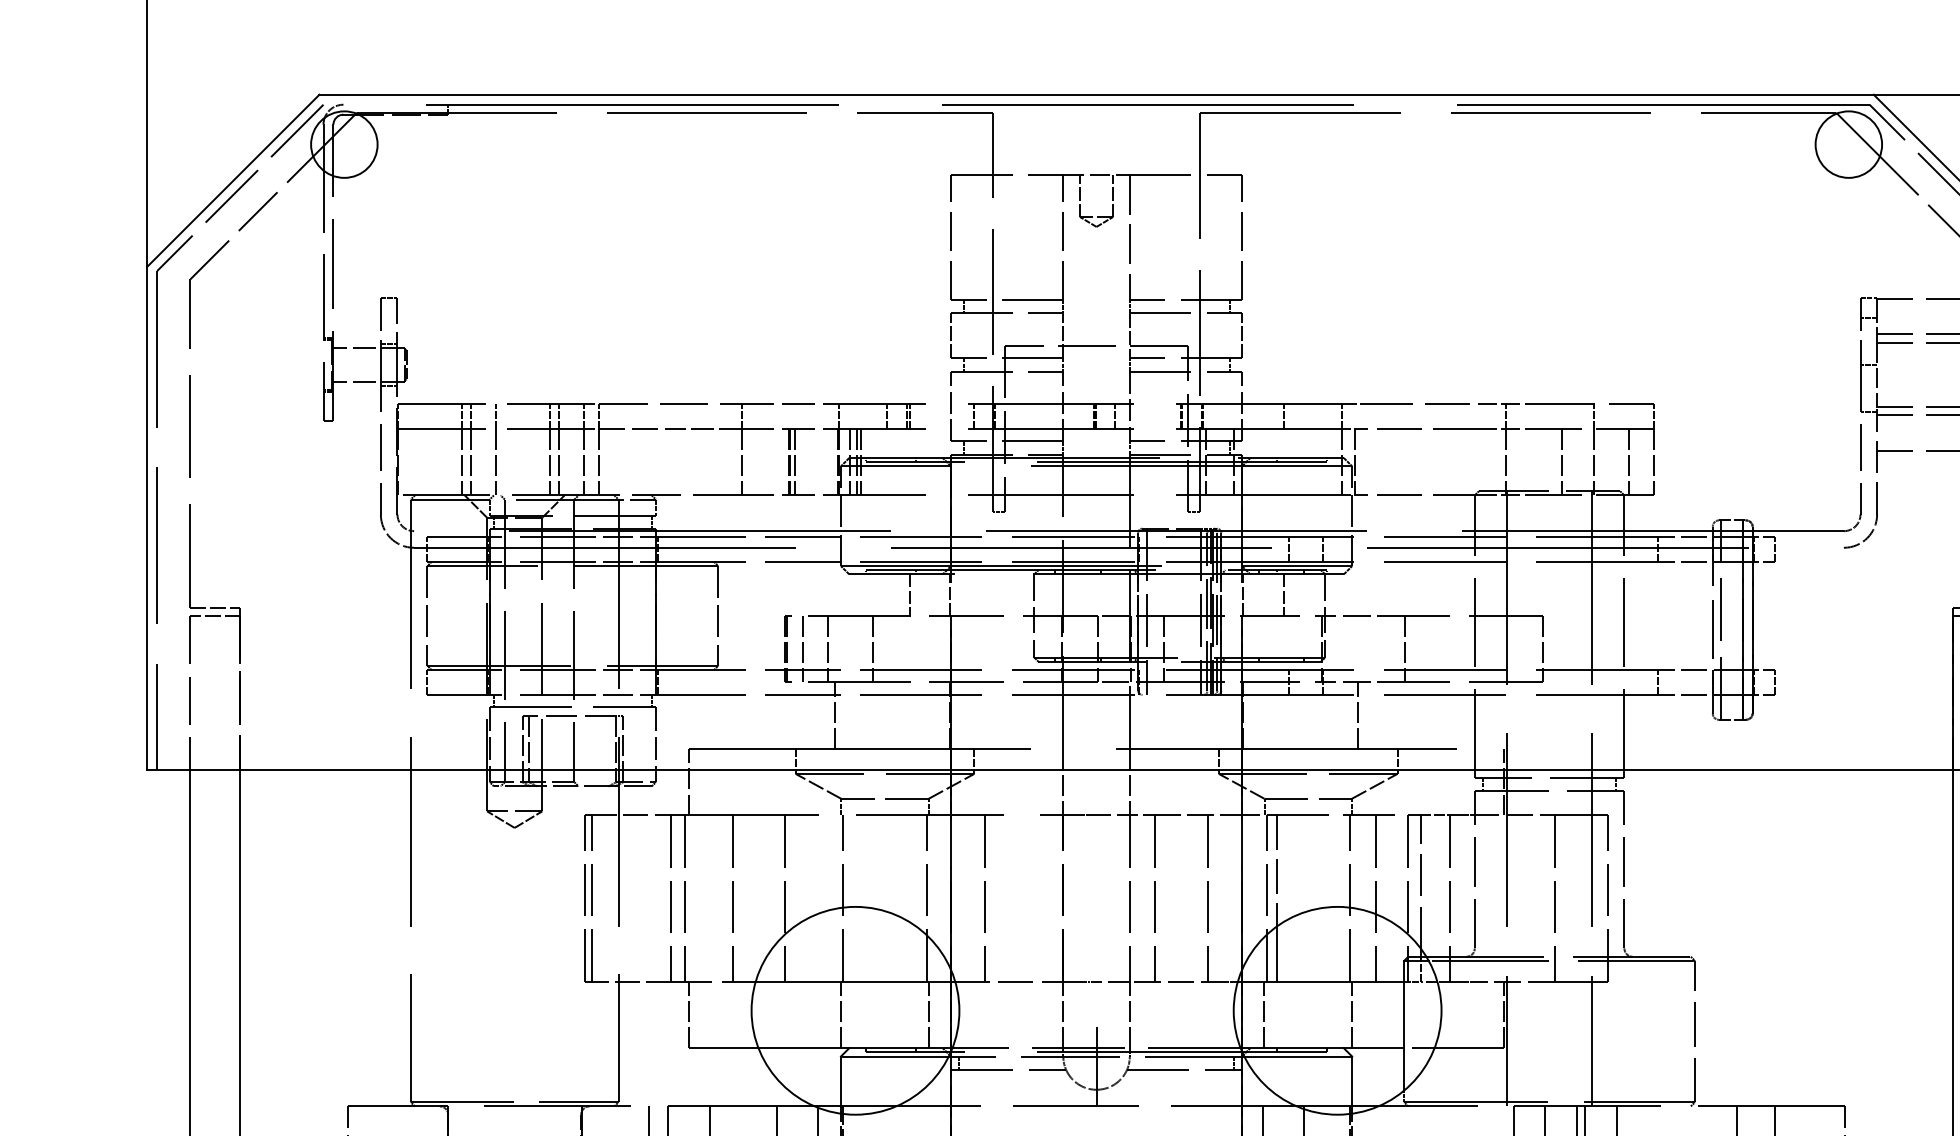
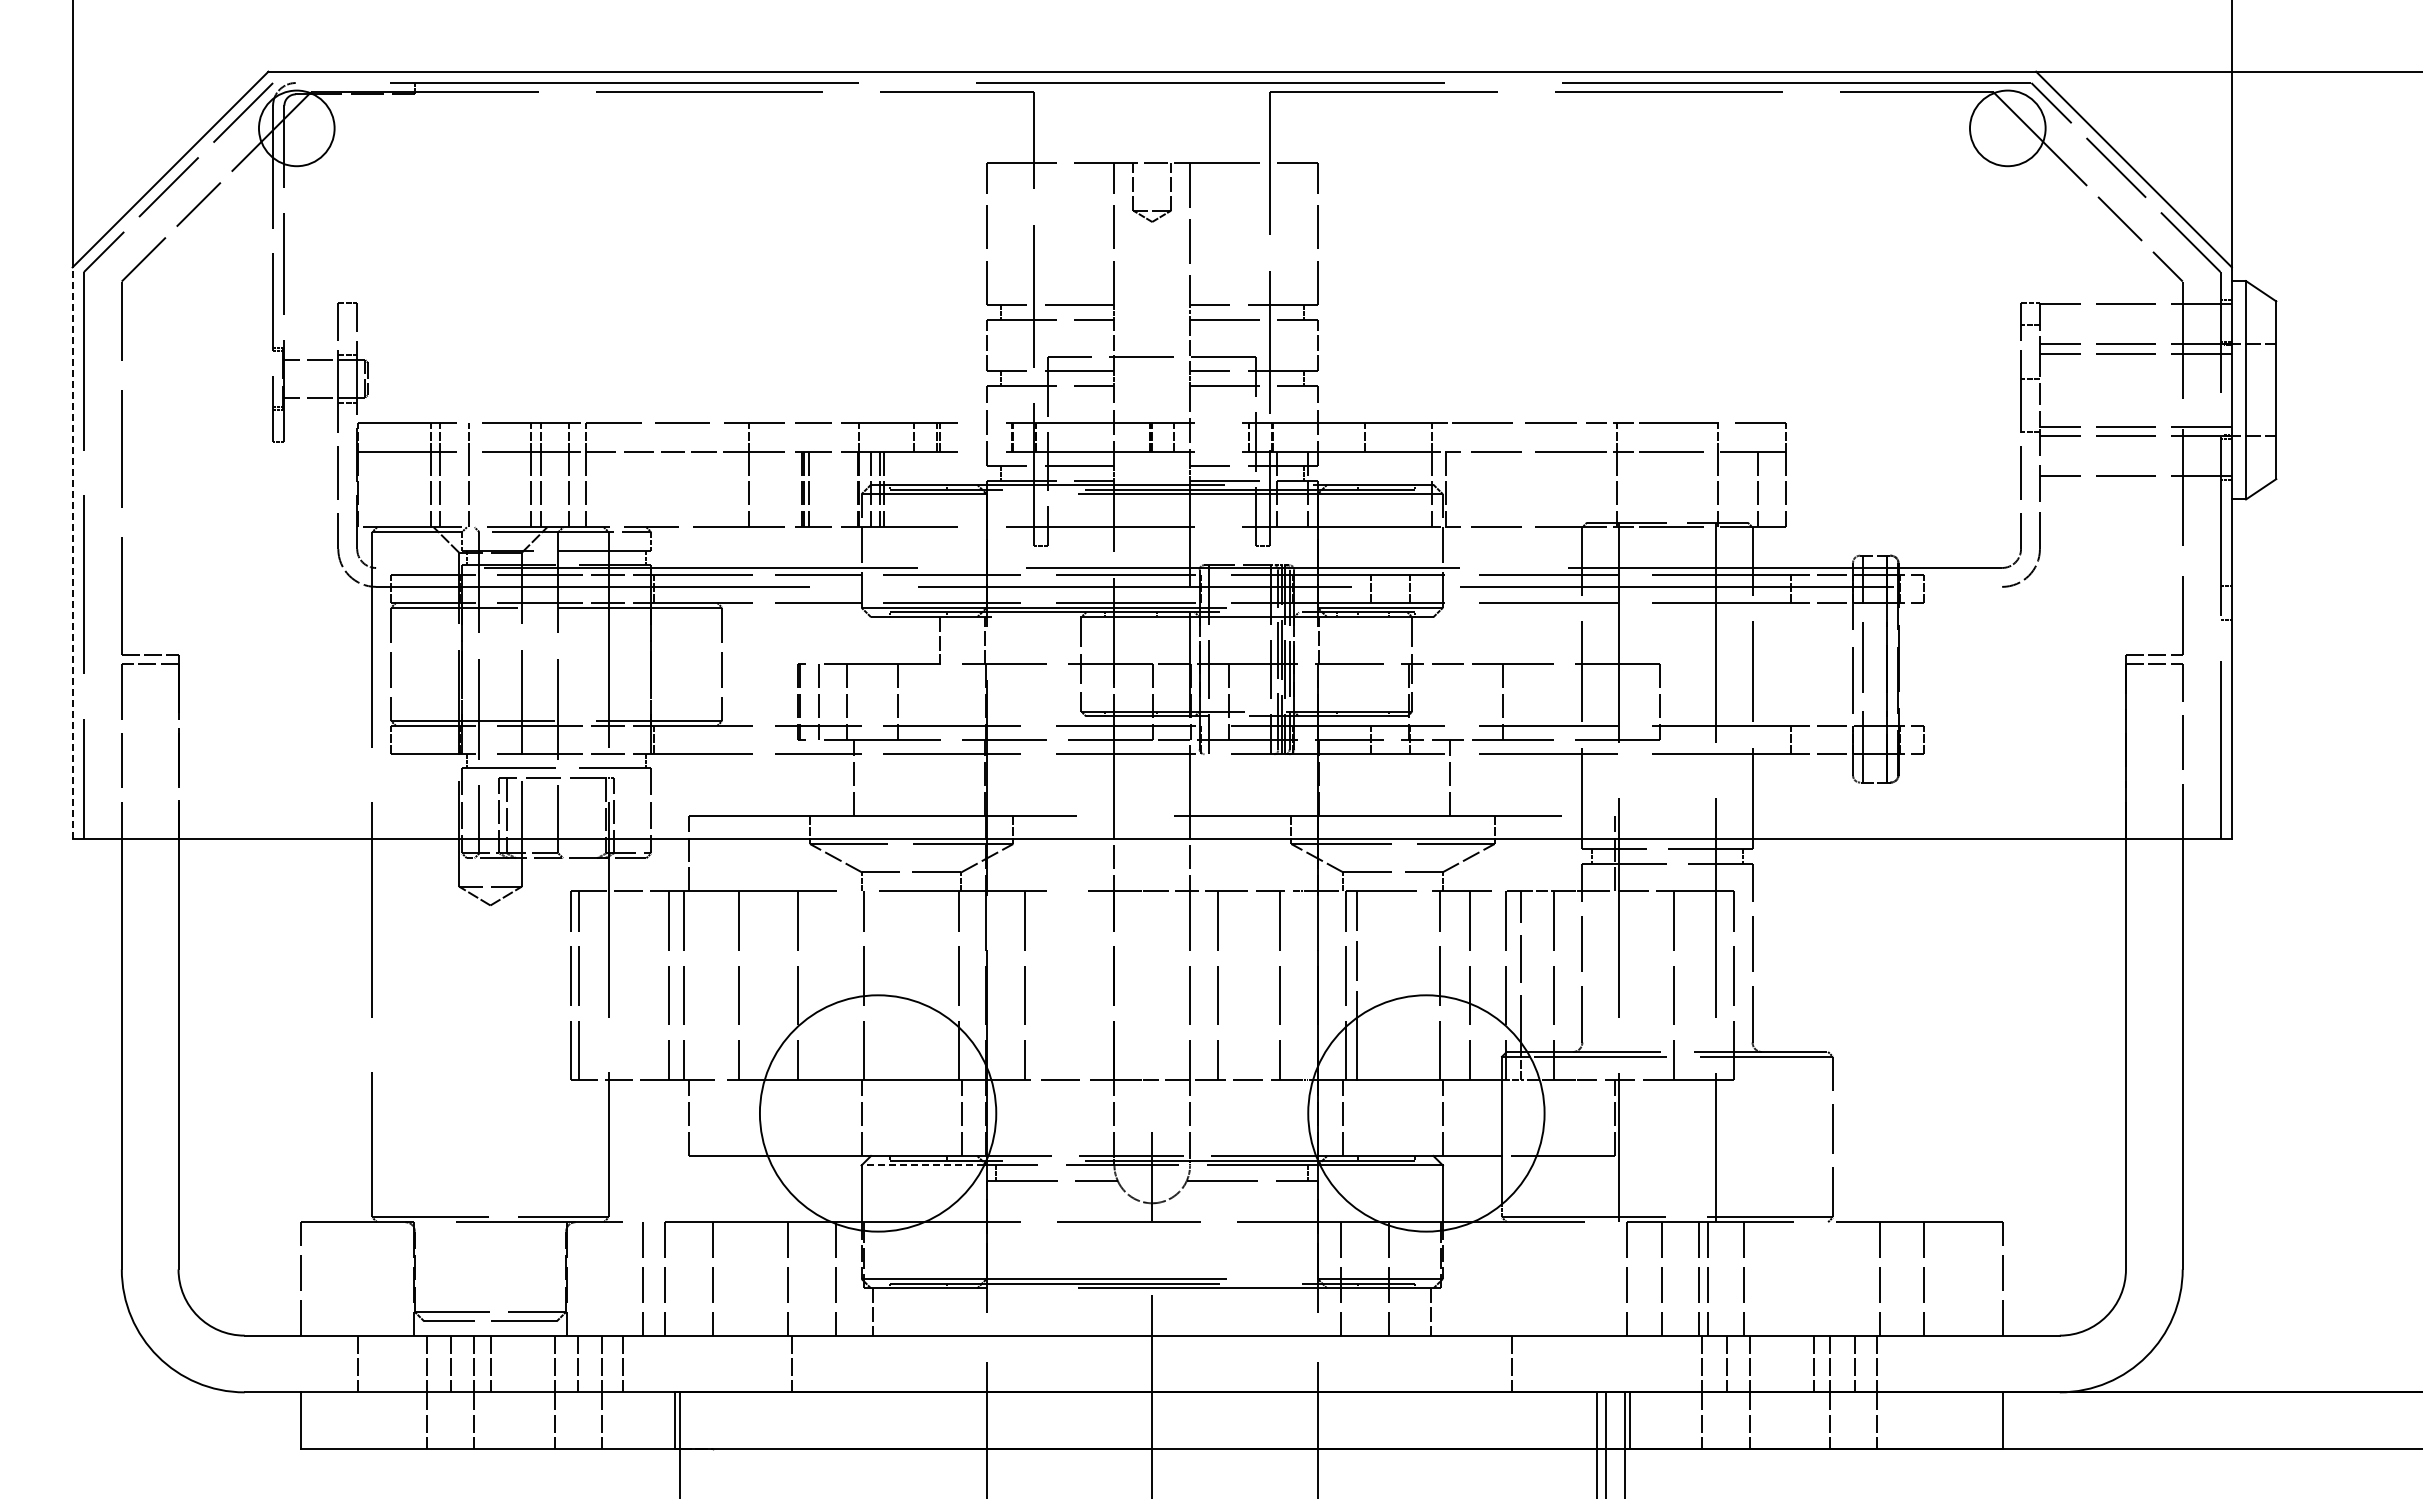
line: (1561, 462) -> (1681, 489), removed
line: (147, 518) -> (72, 553), solid -> dashed
line: (1283, 594) -> (1364, 640), removed
line: (894, 1056) -> (922, 1165), solid -> dashed

